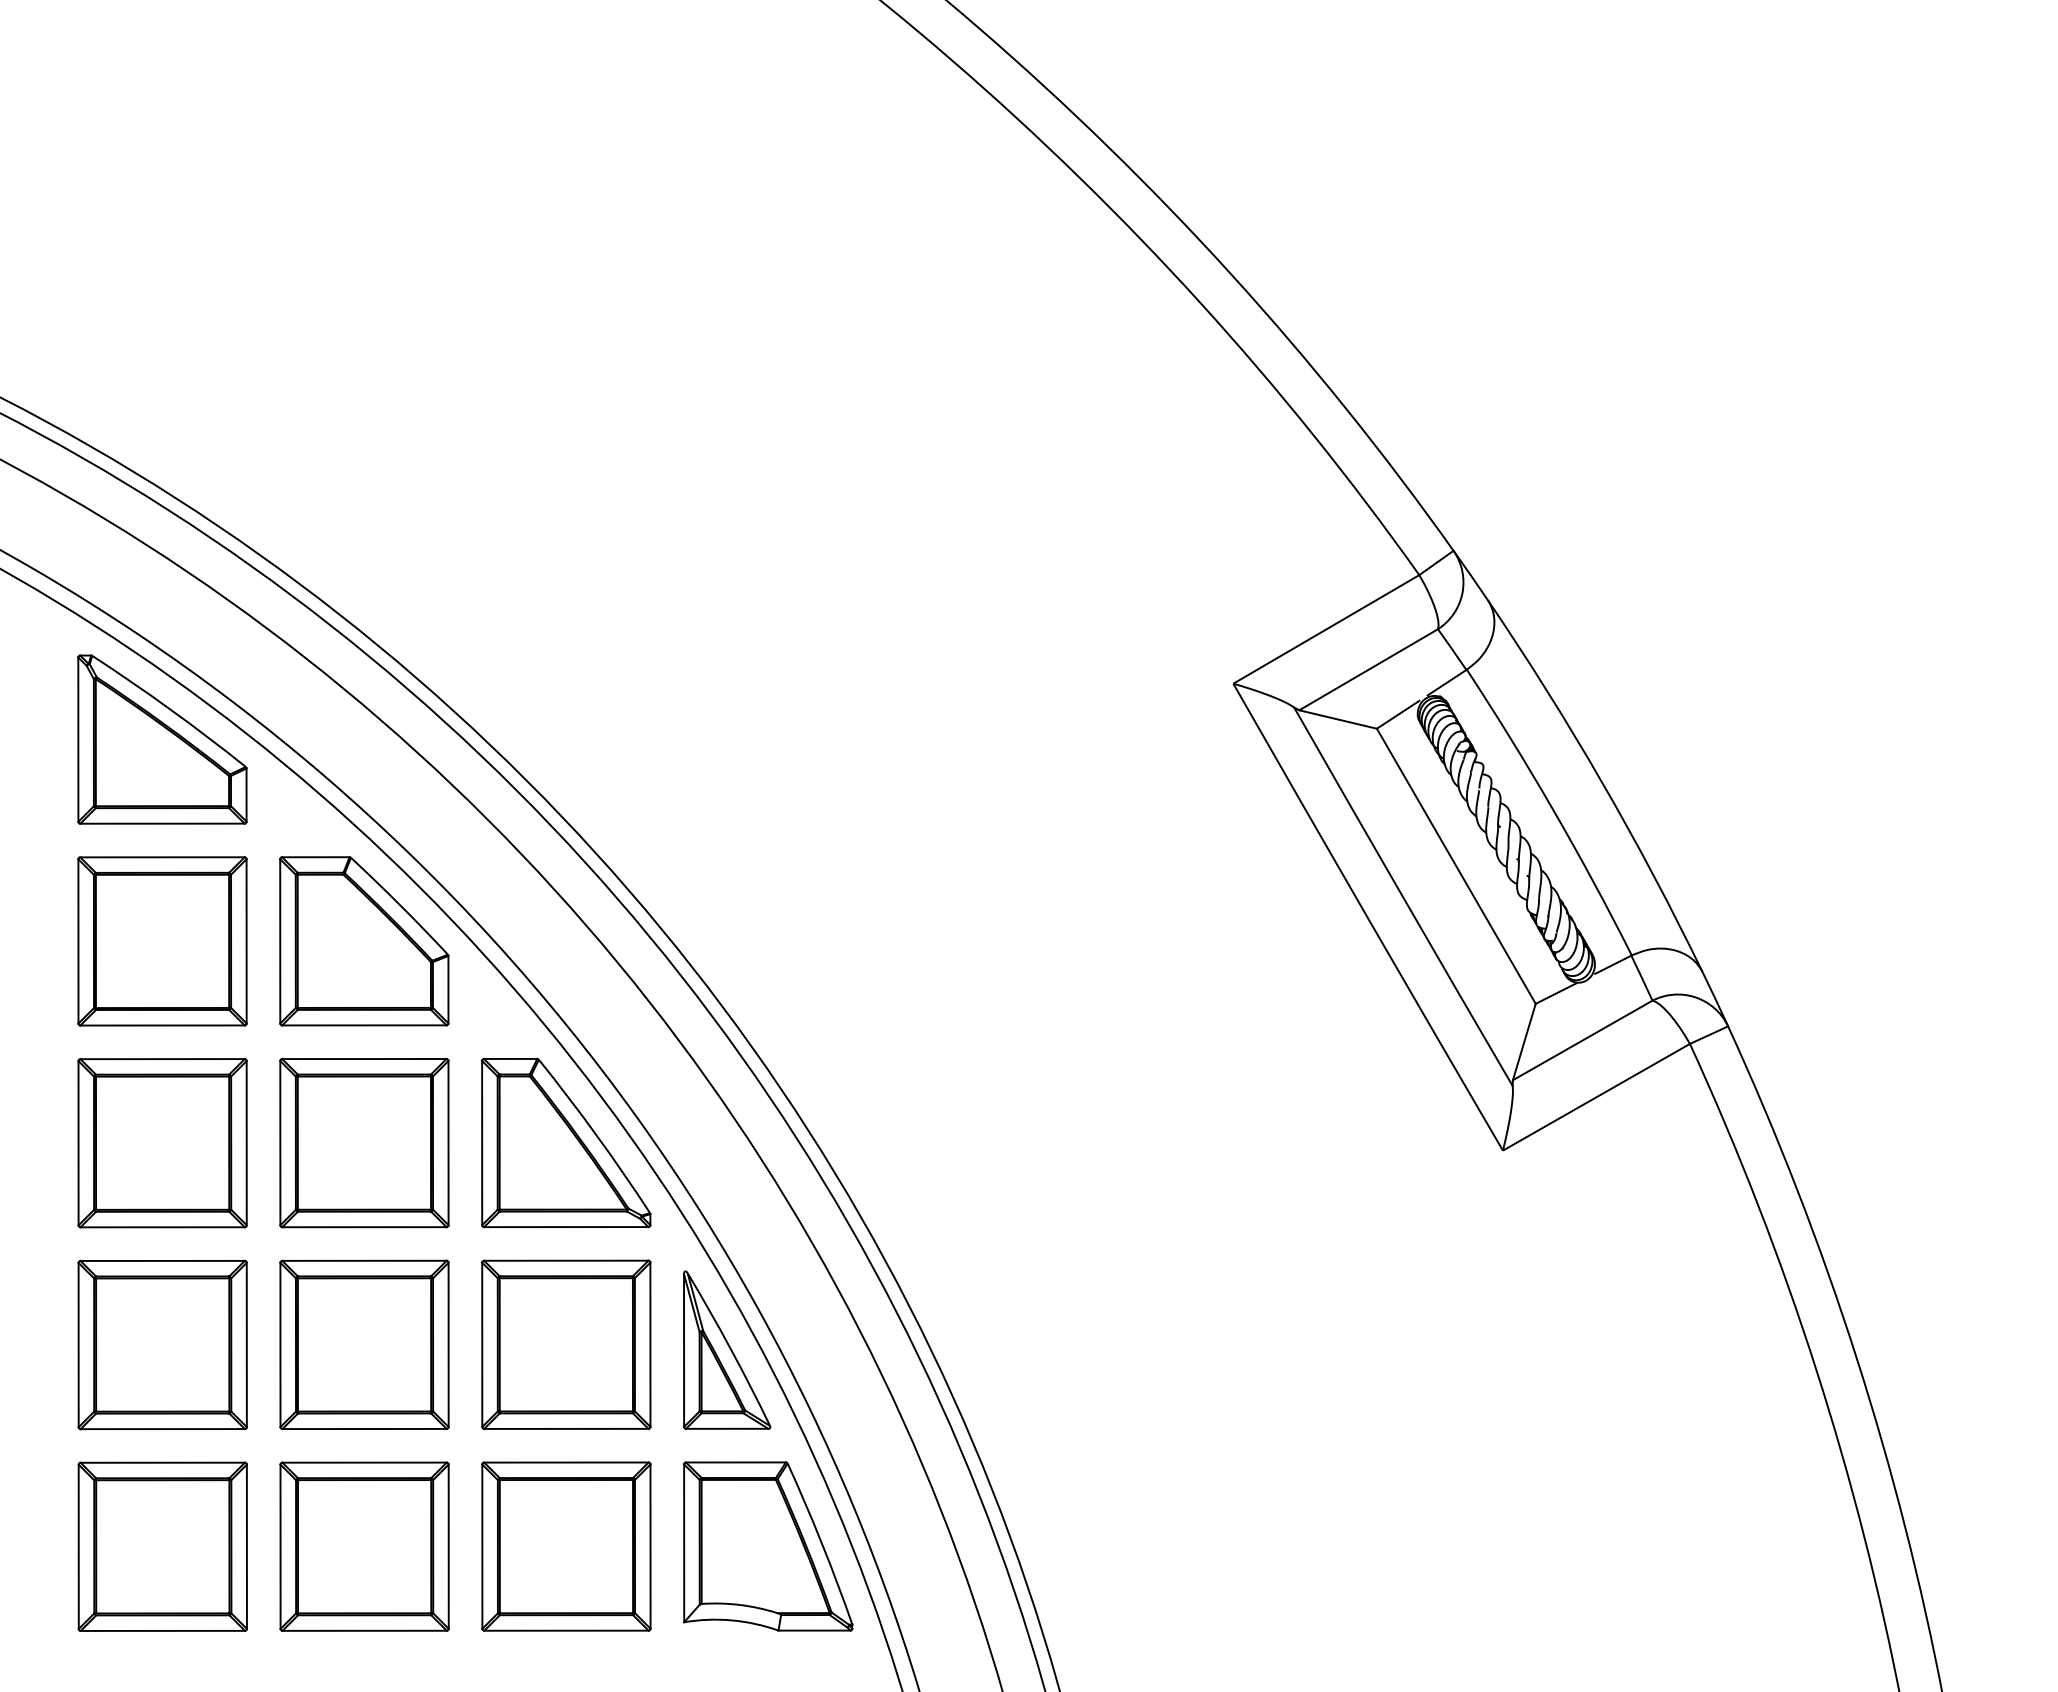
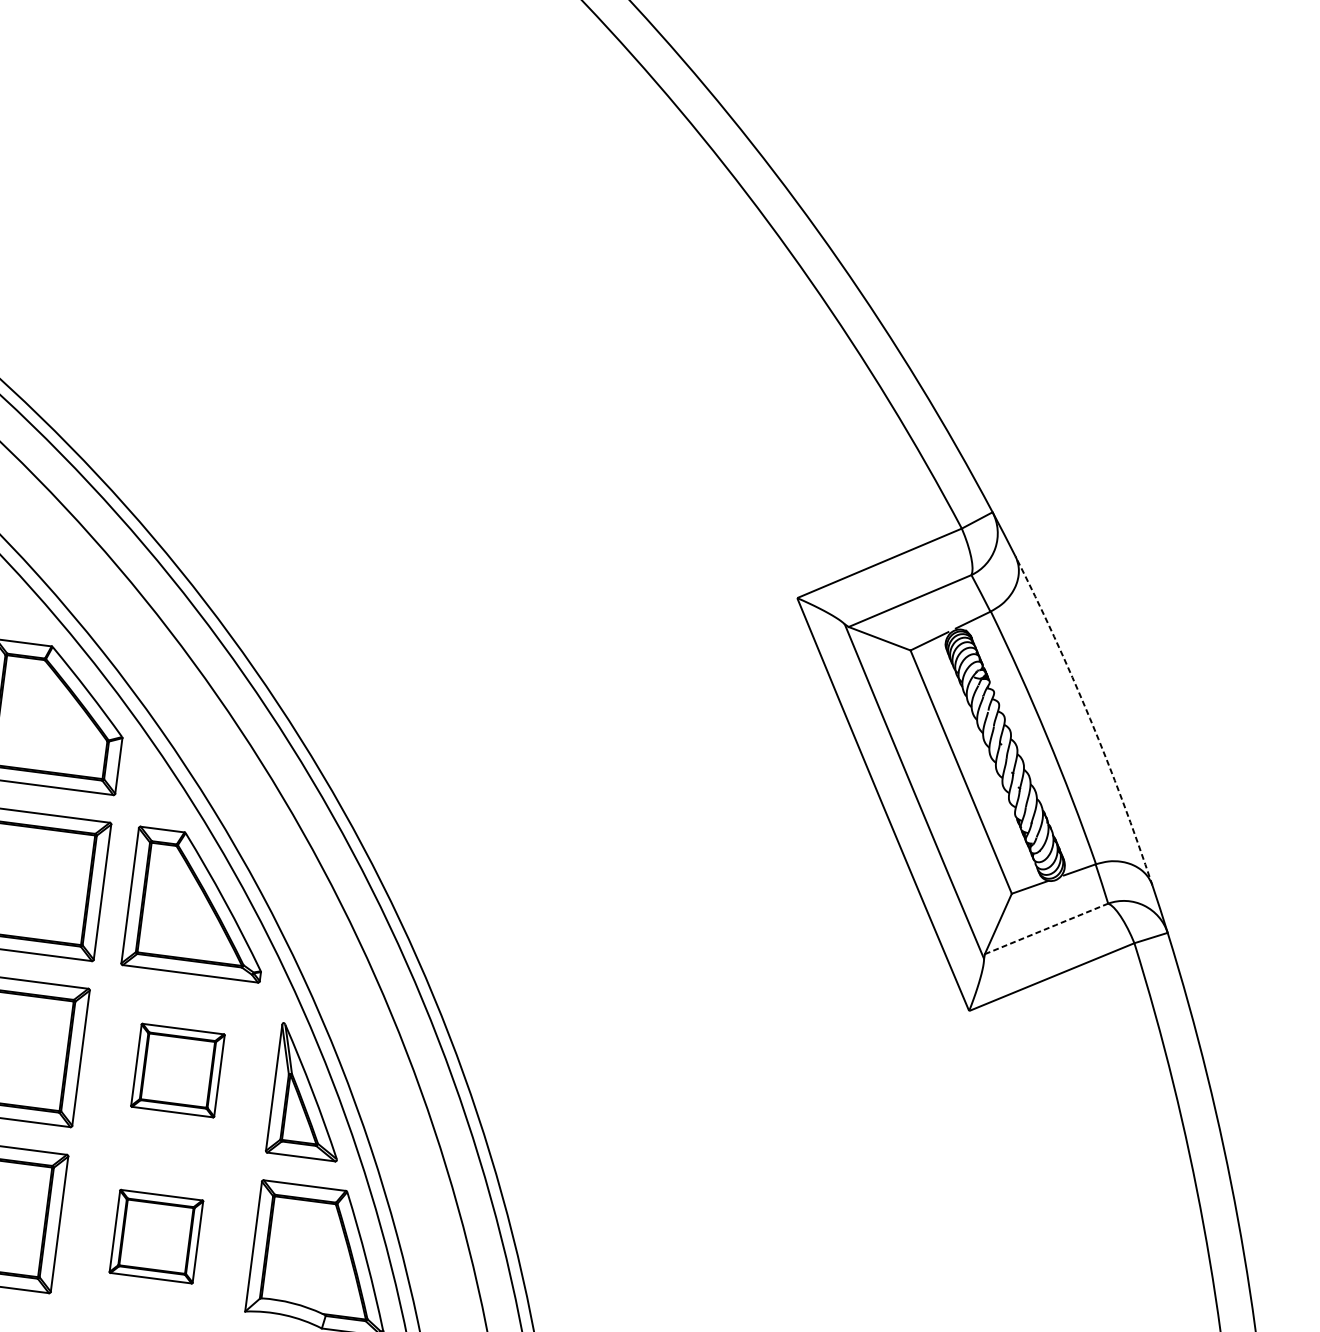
arc: (1601, 782) -> (1089, 718), solid -> dashed
line: (1583, 1039) -> (1047, 928), solid -> dashed
part: (566, 1344) -> (178, 1070), size x0.6
part: (566, 1546) -> (156, 1236), size x0.6

